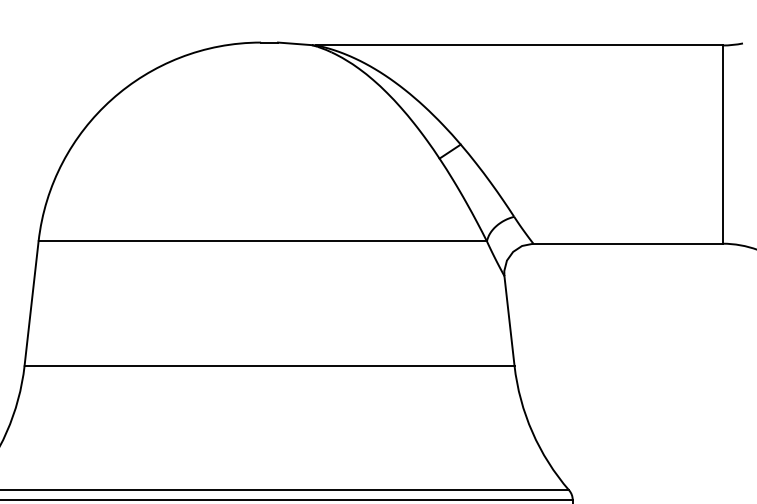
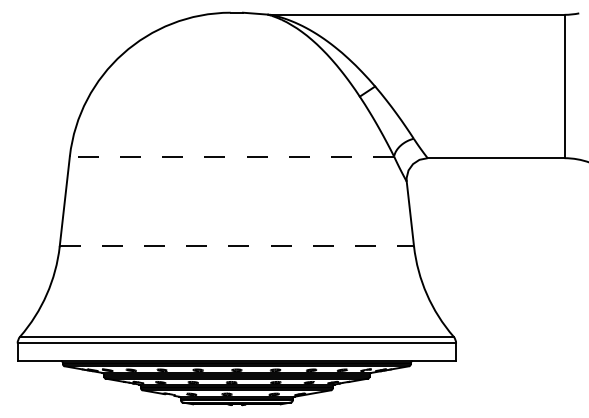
line: (262, 241) -> (231, 156), solid -> dashed
line: (270, 365) -> (237, 246), solid -> dashed

